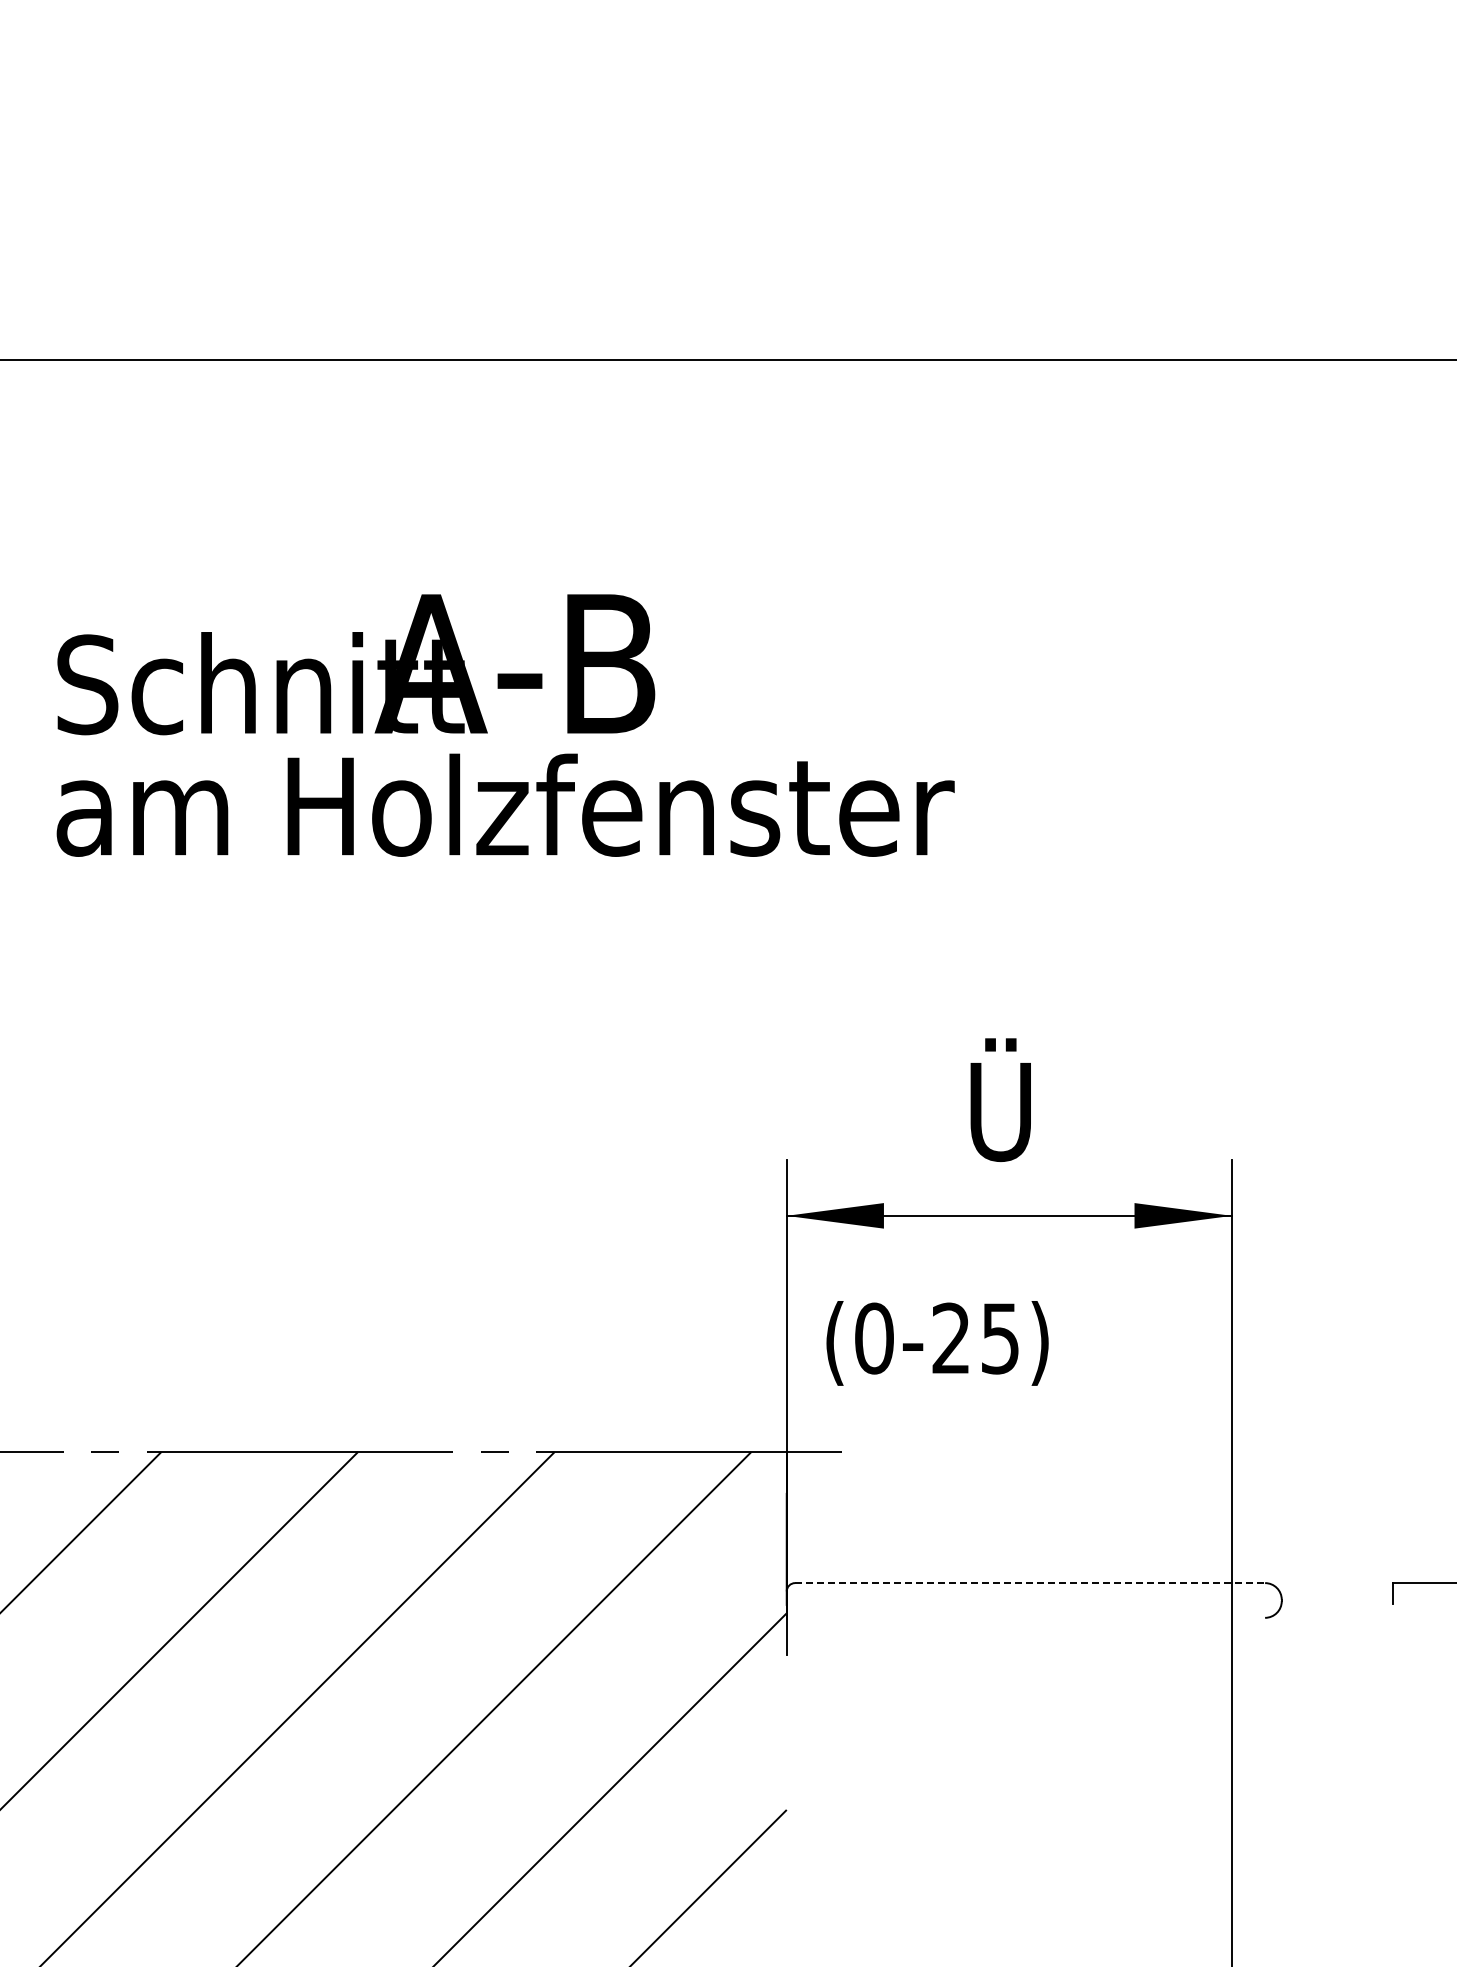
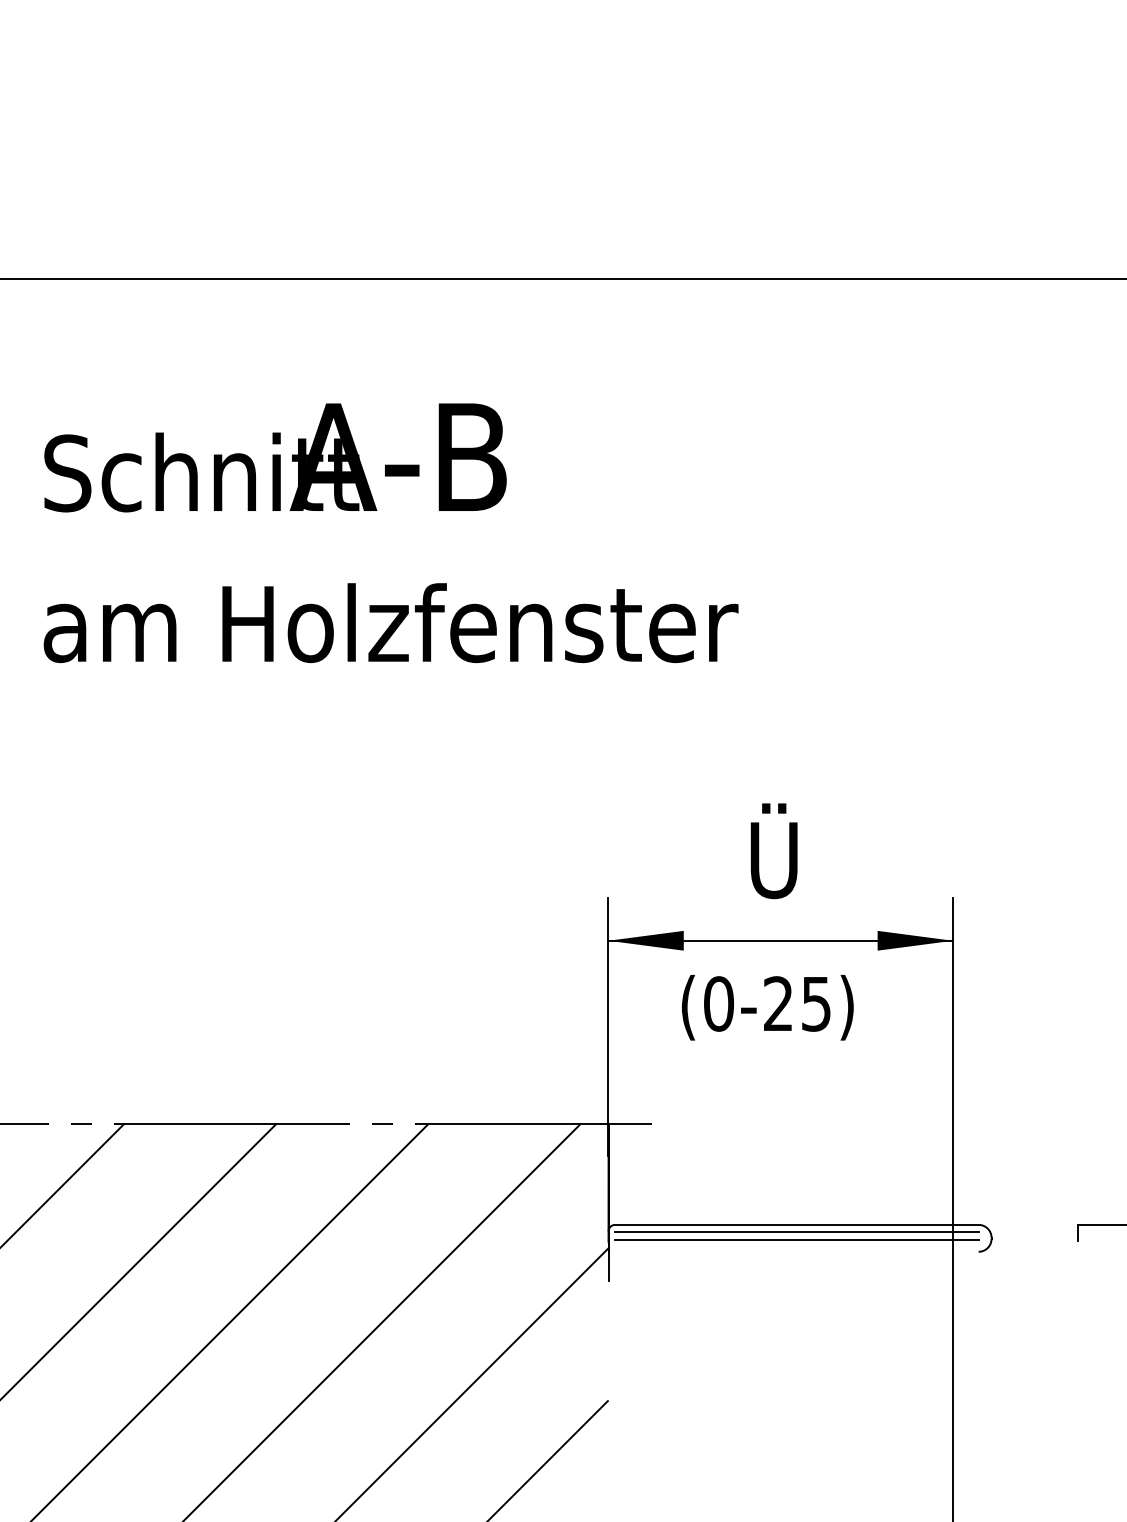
text: (356, 664) -> (275, 457), moved
text: (937, 1343) -> (767, 1007), moved
line: (1030, 1583) -> (797, 1225), dashed -> solid
line: (1030, 1592) -> (797, 1232), added
line: (1030, 1602) -> (797, 1239), added

